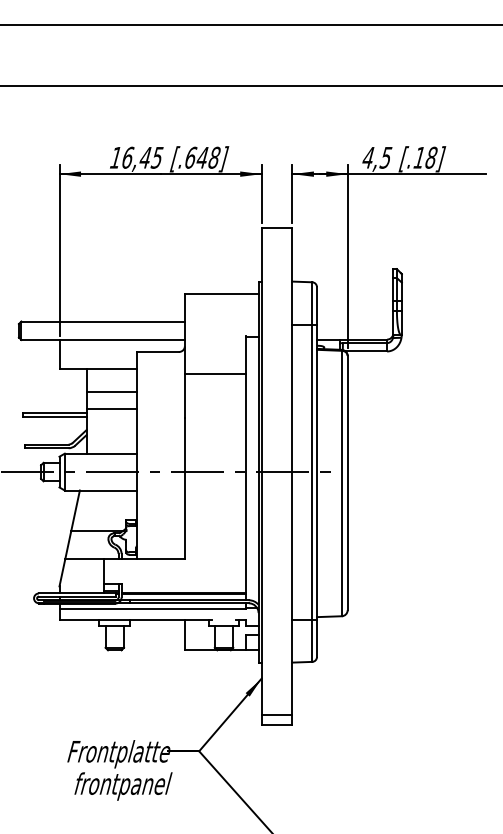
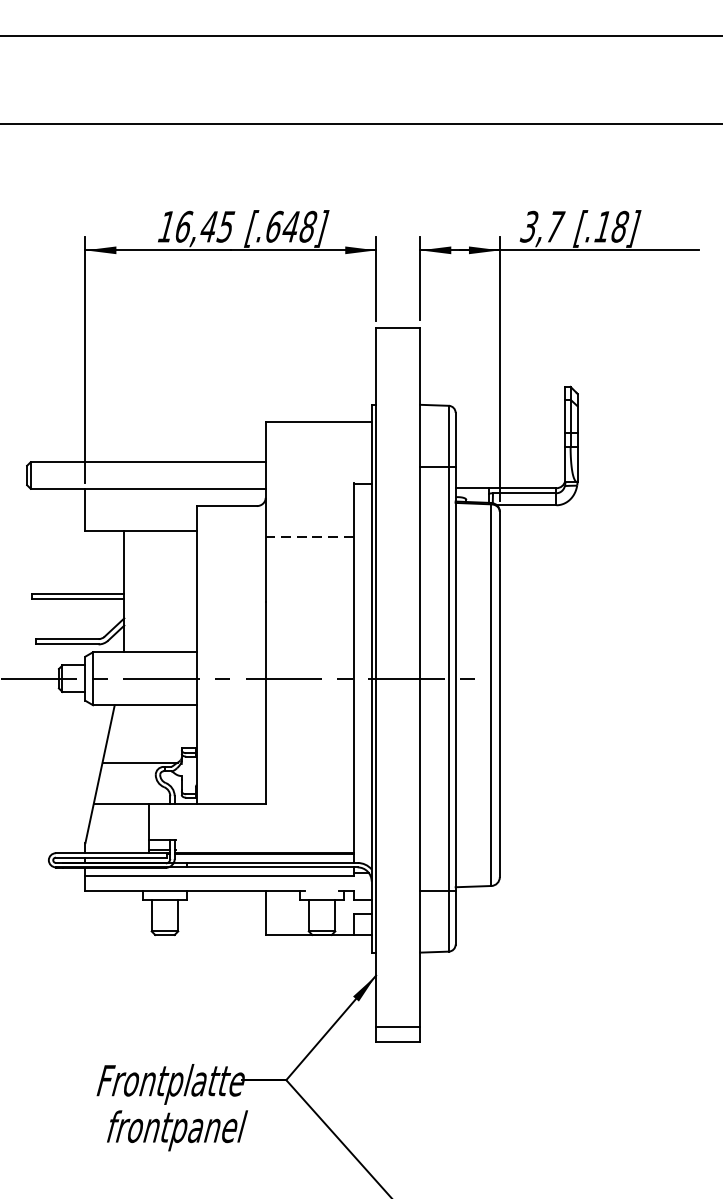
text: (377, 157) -> (542, 226), 4,5 -> 3,7
line: (215, 373) -> (309, 536), solid -> dashed
line: (111, 392) -> (160, 564), removed
line: (111, 409) -> (160, 588), removed

